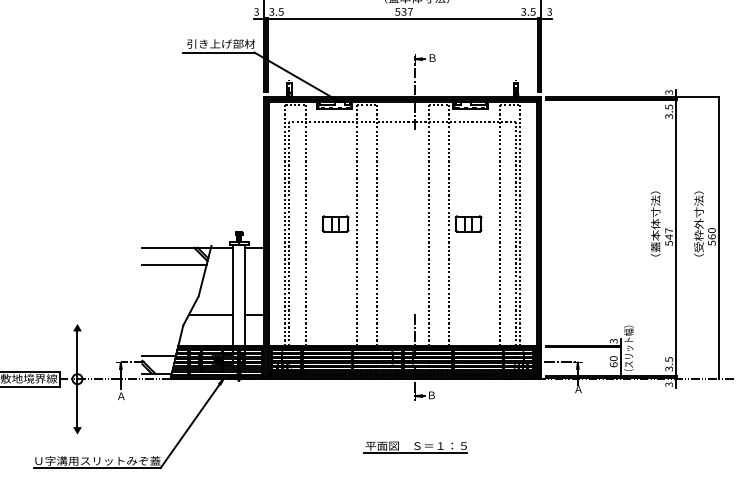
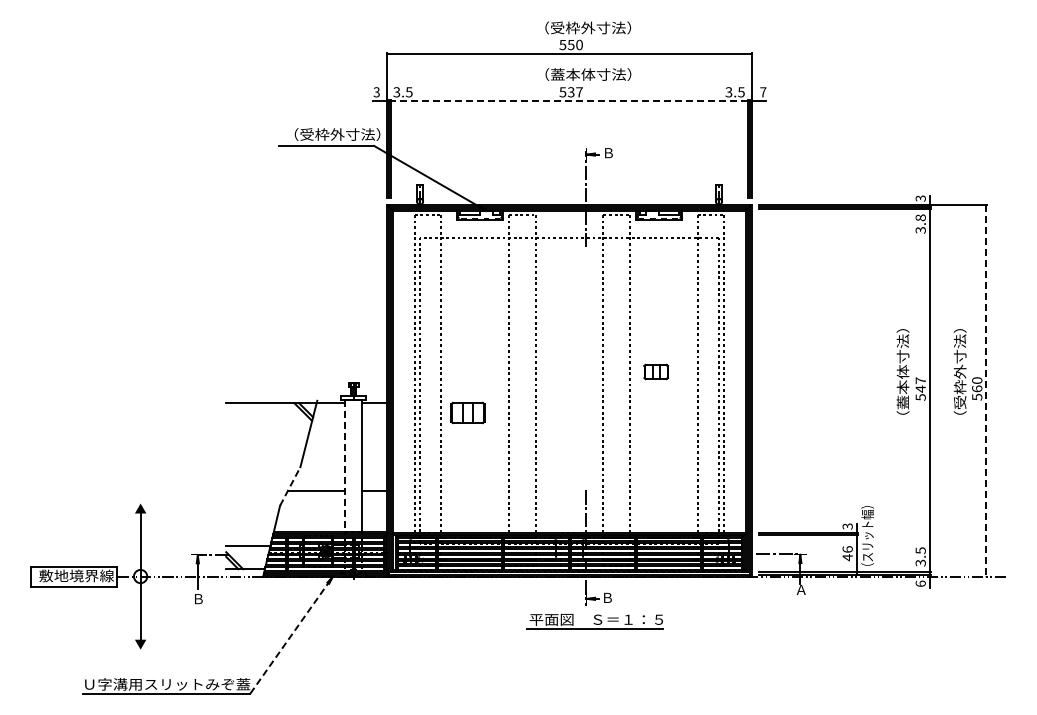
text: (549, 12) -> (763, 92), 3 -> 7
line: (402, 18) -> (569, 101), solid -> dashed
text: (223, 43) -> (332, 134), 引き上げ部材 -> （受枠外寸法）
text: (668, 106) -> (920, 217), 3.5 -> 3.8
part: (335, 223) -> (467, 412), moved
part: (467, 223) -> (655, 371), size x0.7
line: (719, 238) -> (986, 390), solid -> dashed
line: (174, 265) -> (268, 426), removed
line: (232, 295) -> (345, 466), solid -> dashed
line: (191, 310) -> (290, 486), solid -> dashed
text: (613, 361) -> (847, 553), 60 -> 46
text: (668, 384) -> (920, 583), 3 -> 6
text: (121, 396) -> (198, 599), Ａ -> Ｂ
line: (191, 423) -> (291, 635), solid -> dashed
part: (414, 447) -> (594, 621), moved

